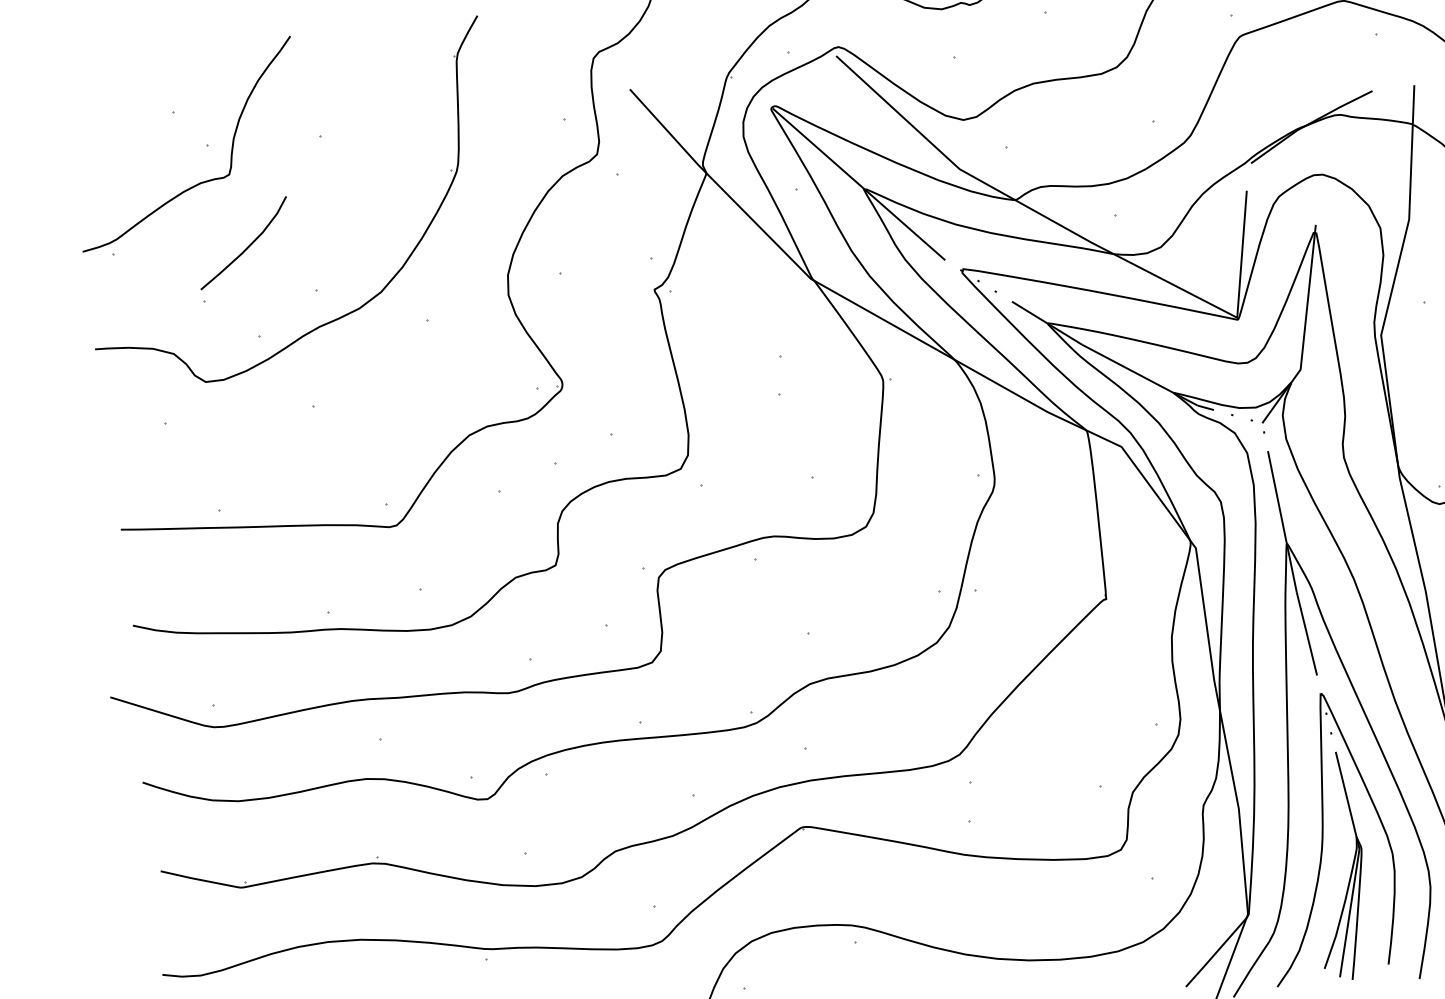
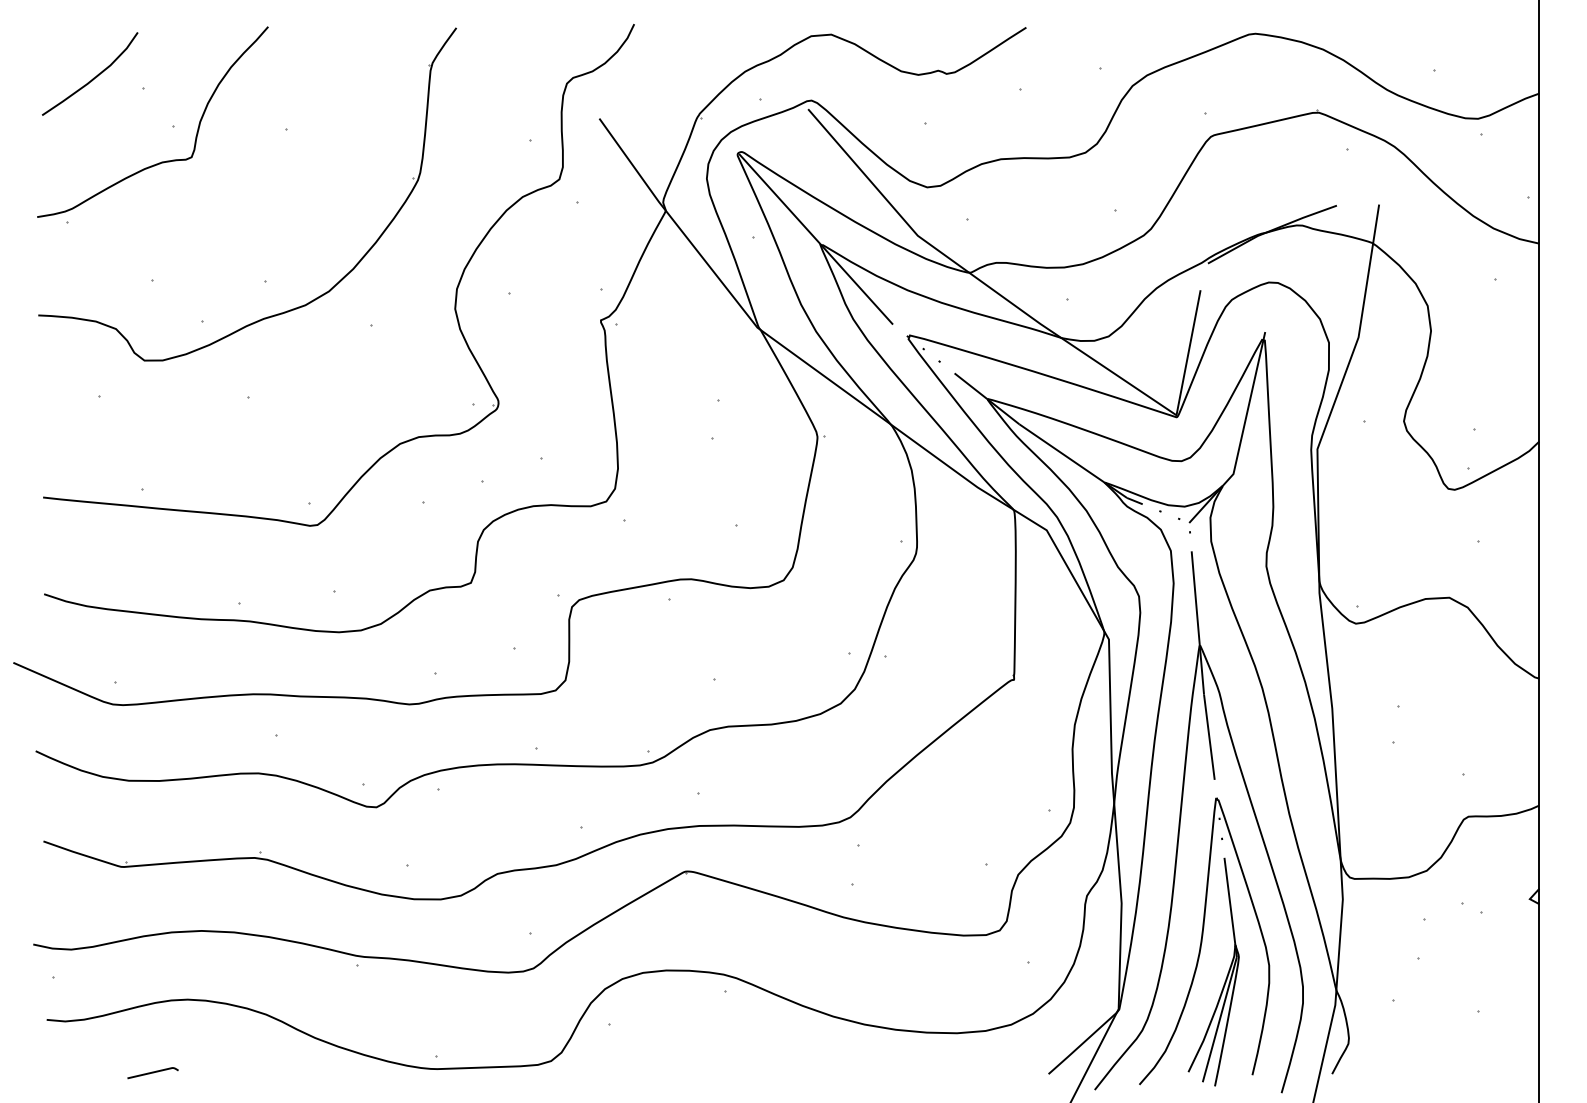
curve: (247, 246) -> (93, 77), moved

